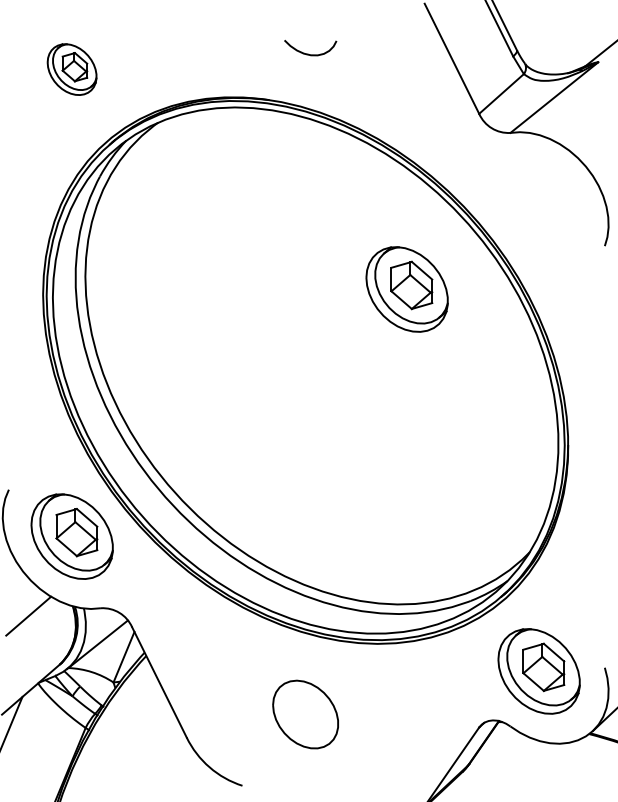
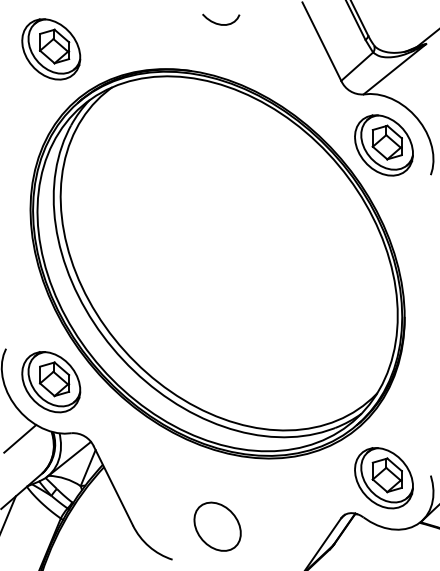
curve: (308, 53) -> (219, 23), moved
part: (71, 69) -> (50, 49), size x1.67
part: (406, 289) -> (383, 145), moved
part: (305, 714) -> (217, 526), moved

